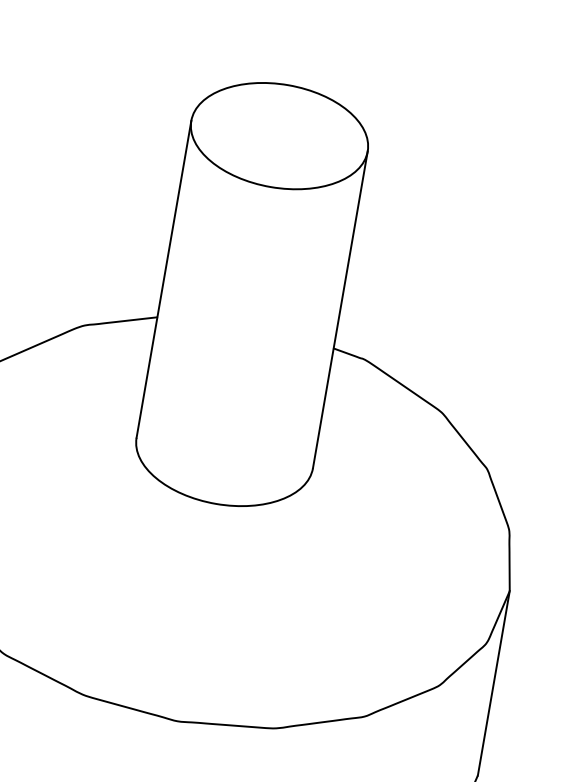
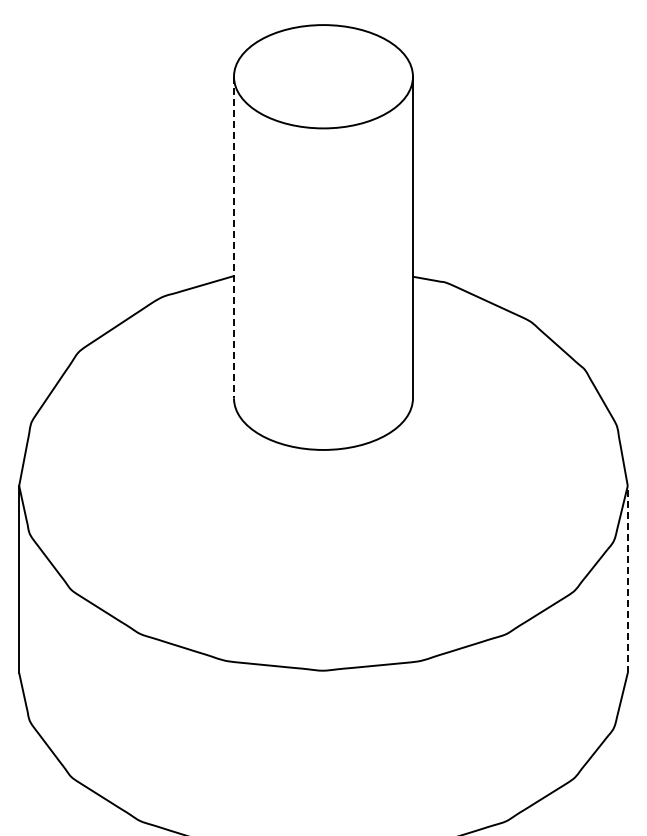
line: (163, 279) -> (233, 237), solid -> dashed
line: (493, 683) -> (627, 579), solid -> dashed

